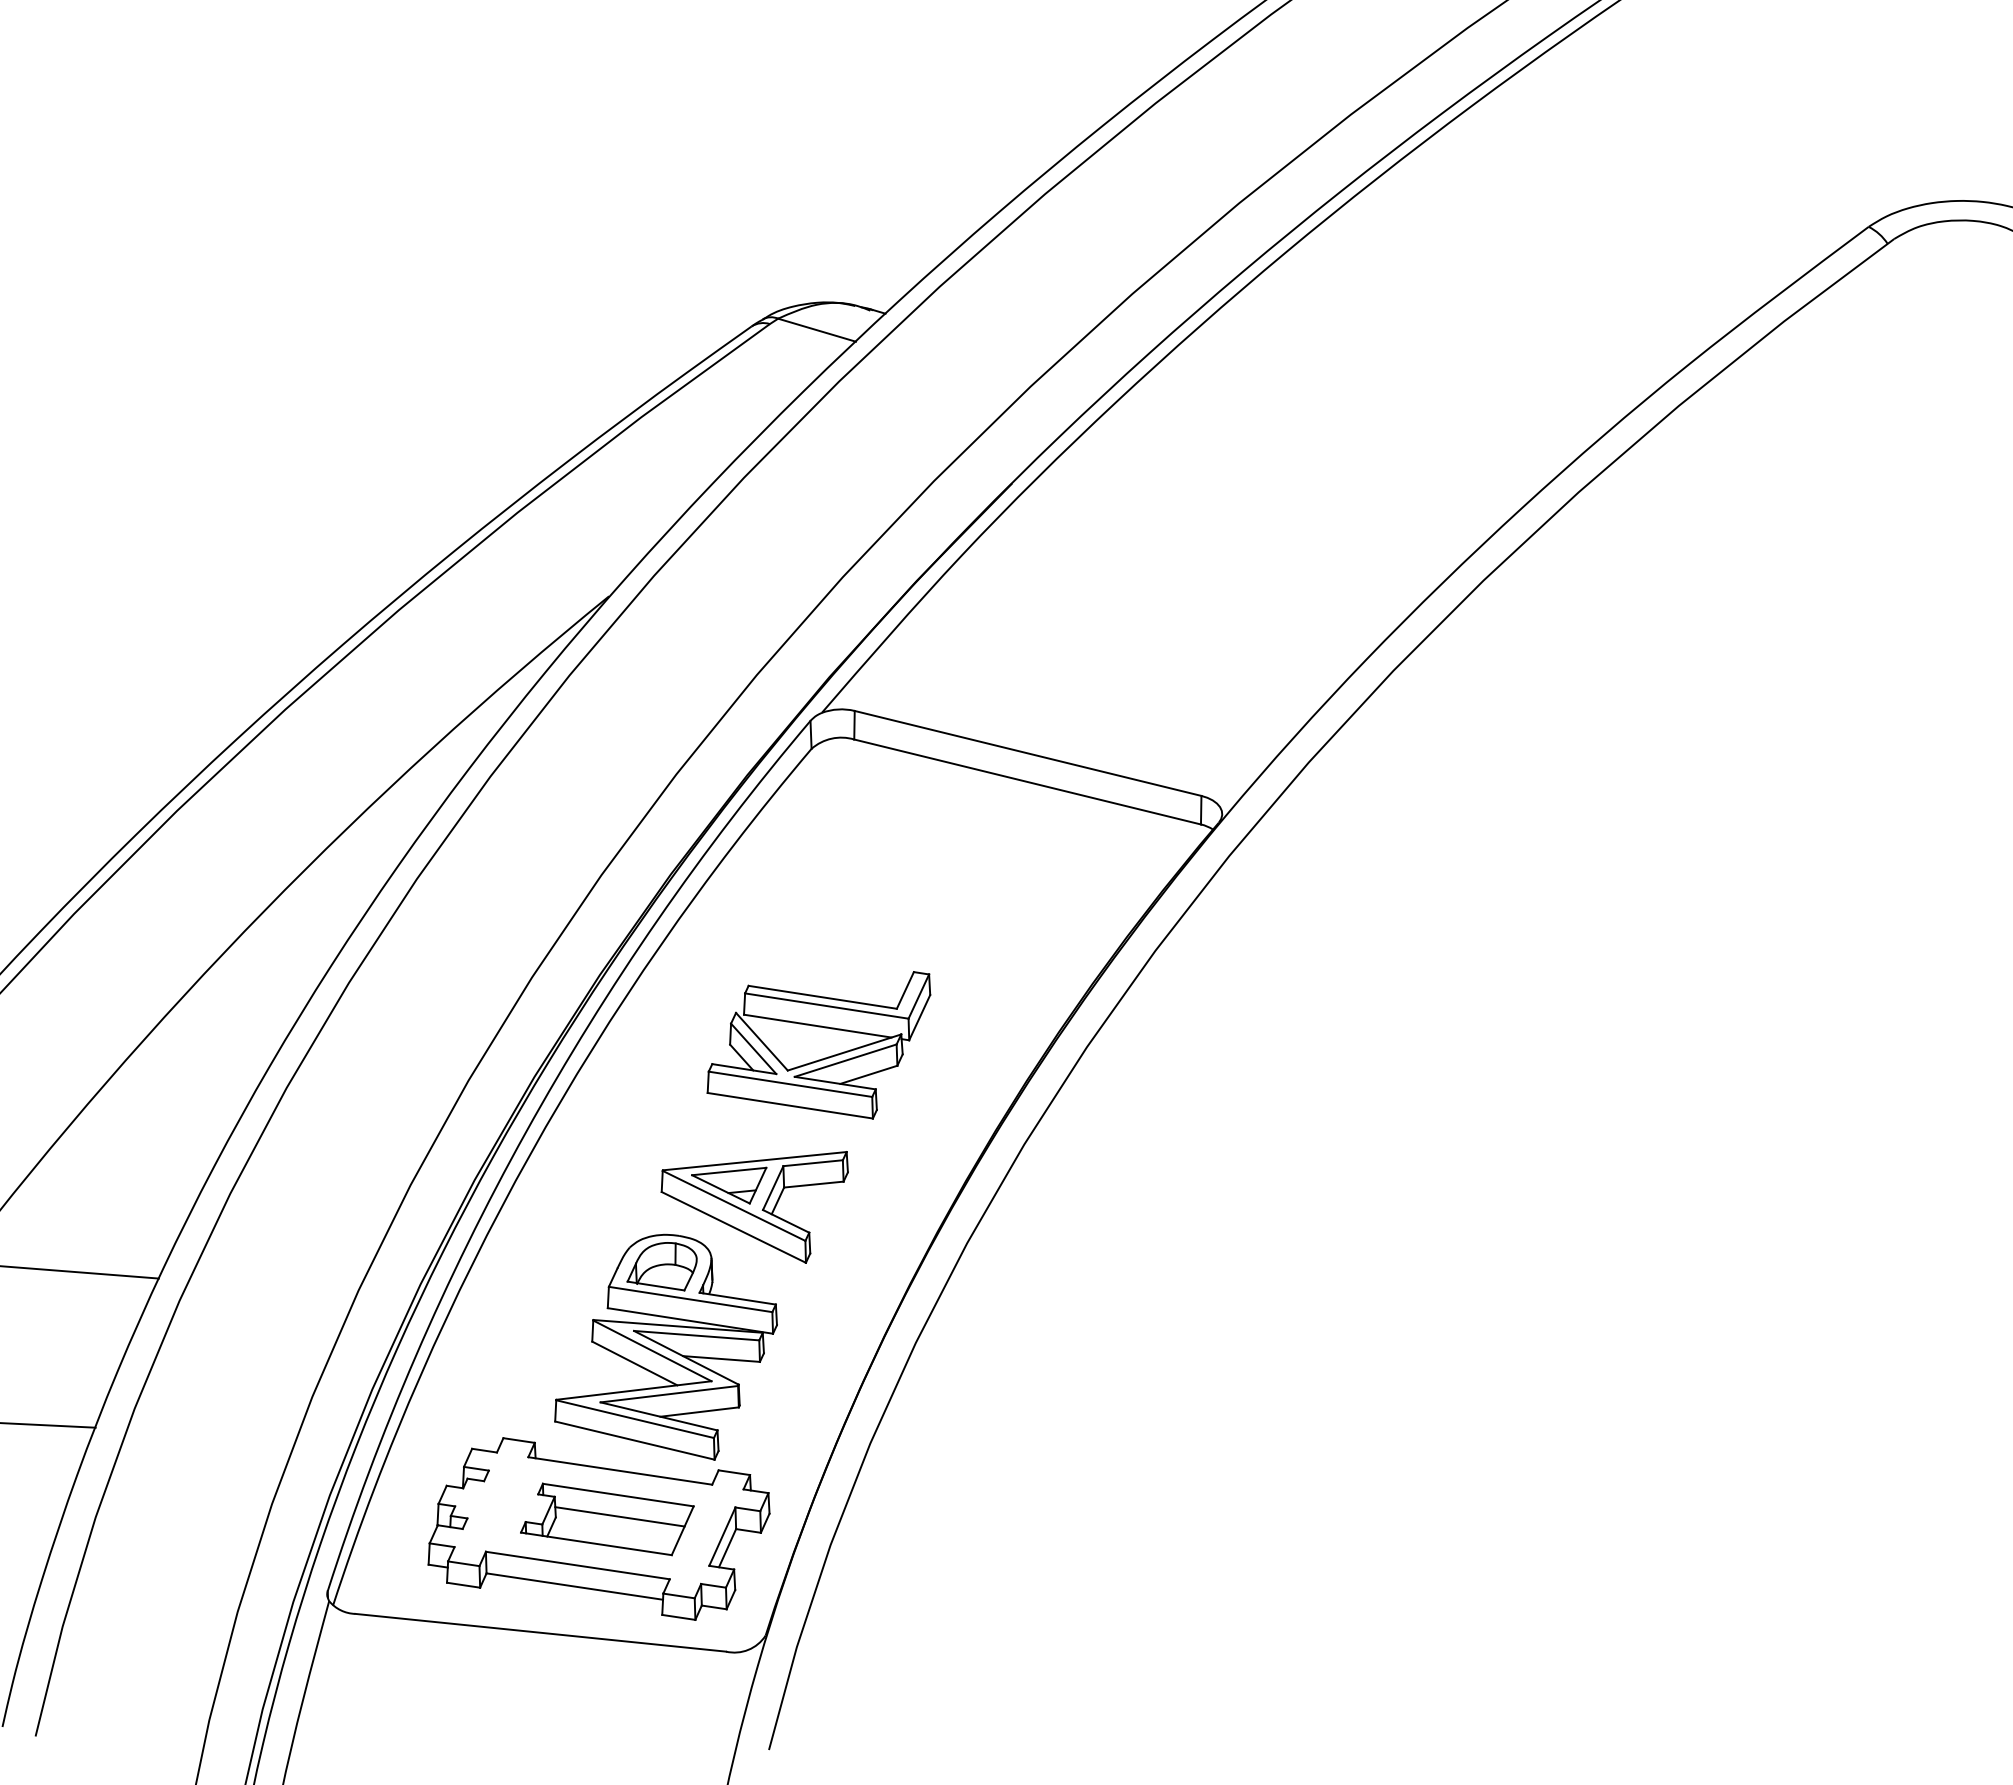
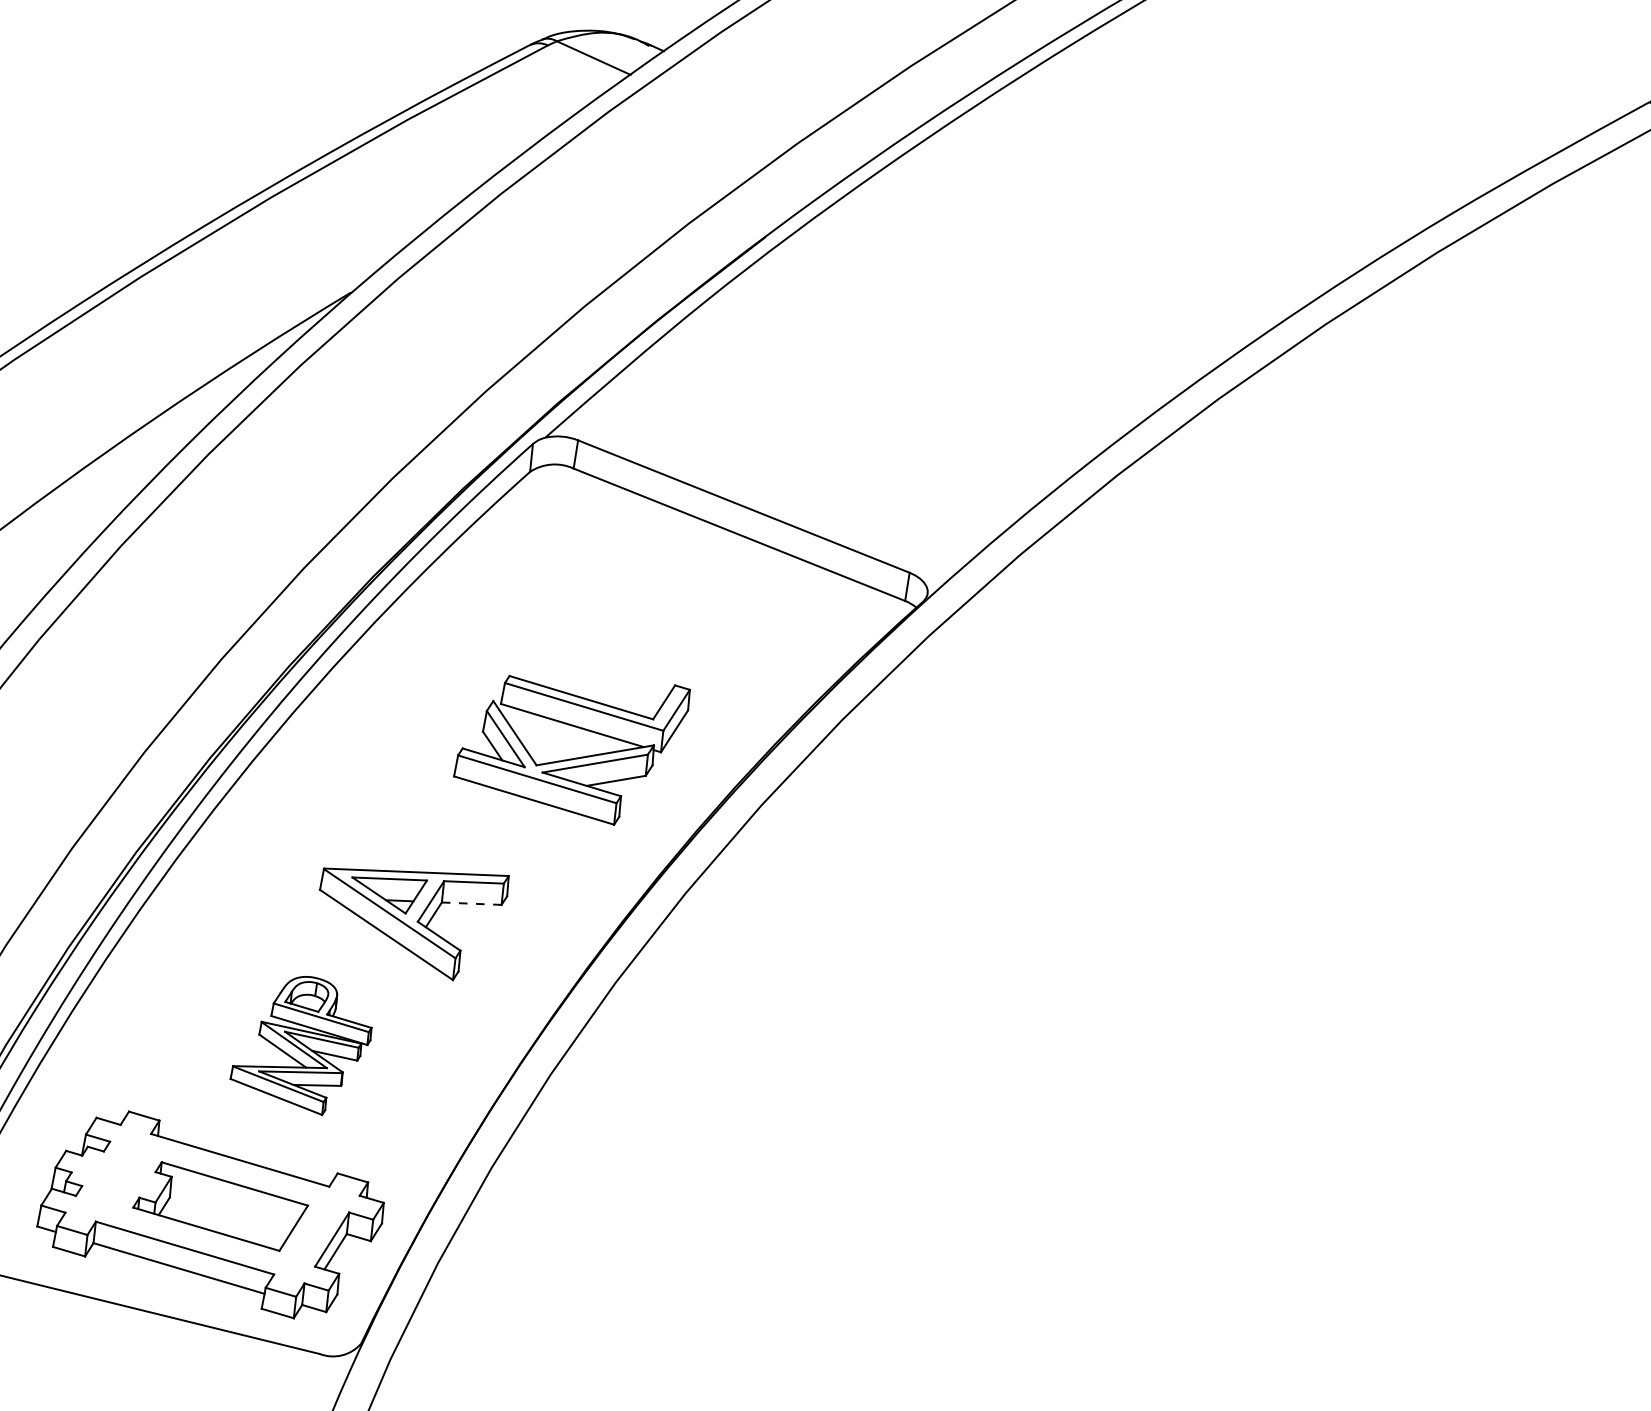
part: (821, 1058) -> (571, 758), moved
line: (813, 1184) -> (471, 903), solid -> dashed
part: (665, 1346) -> (302, 1043), size x0.6
line: (619, 1516) -> (233, 1205), removed

